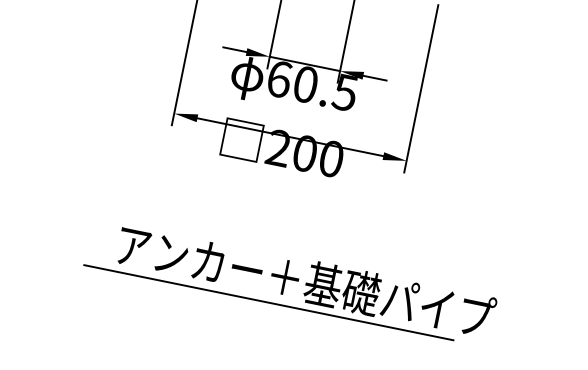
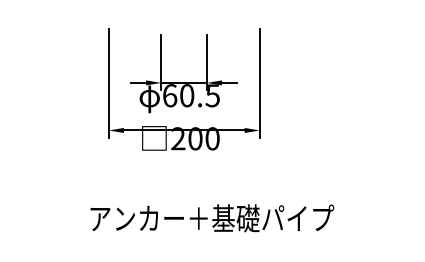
line: (268, 302) -> (191, 236), removed

